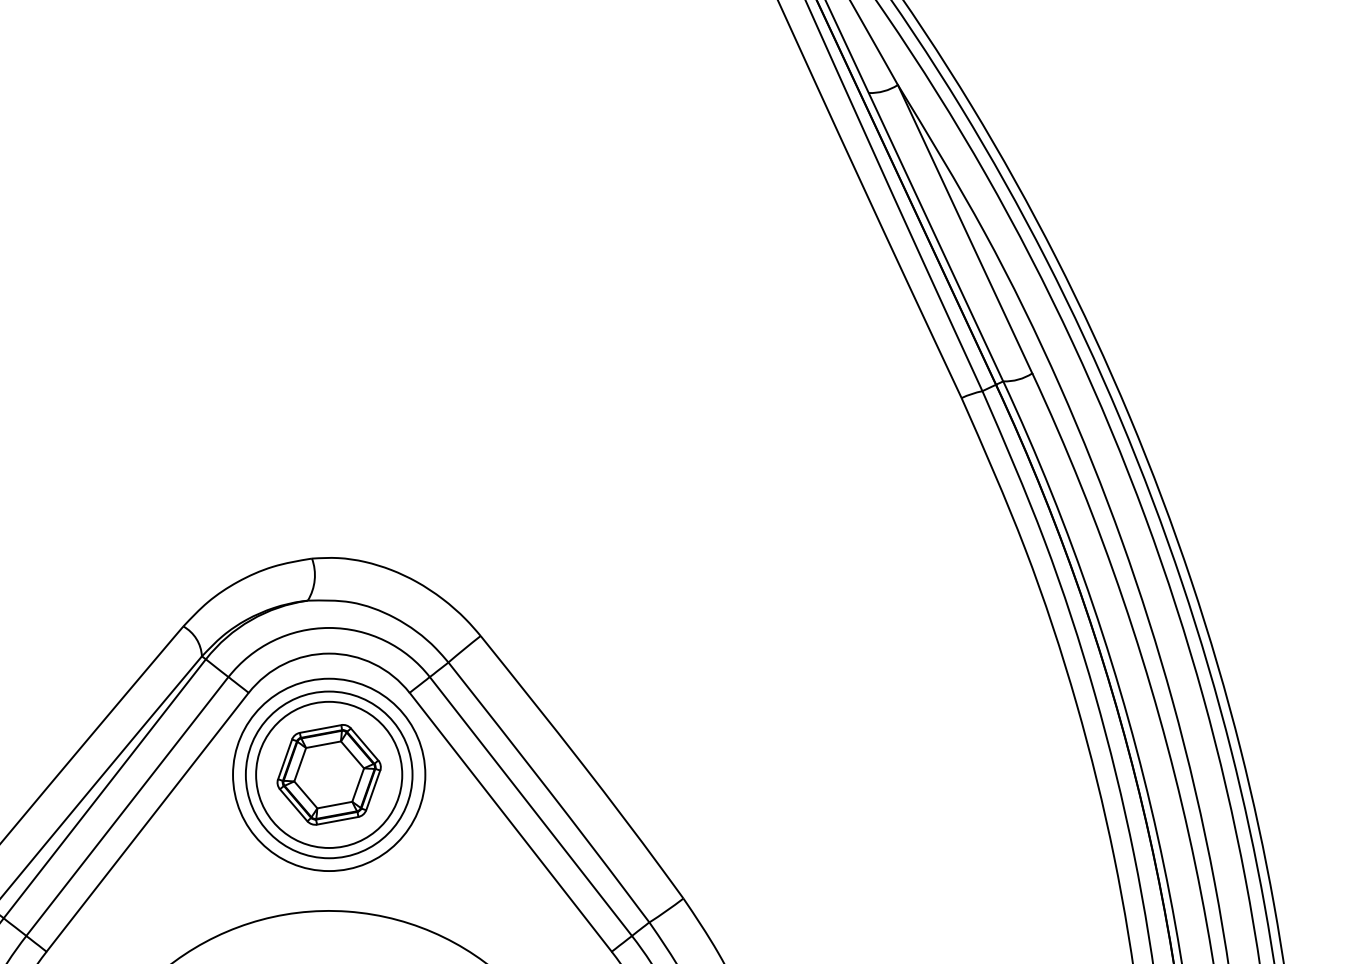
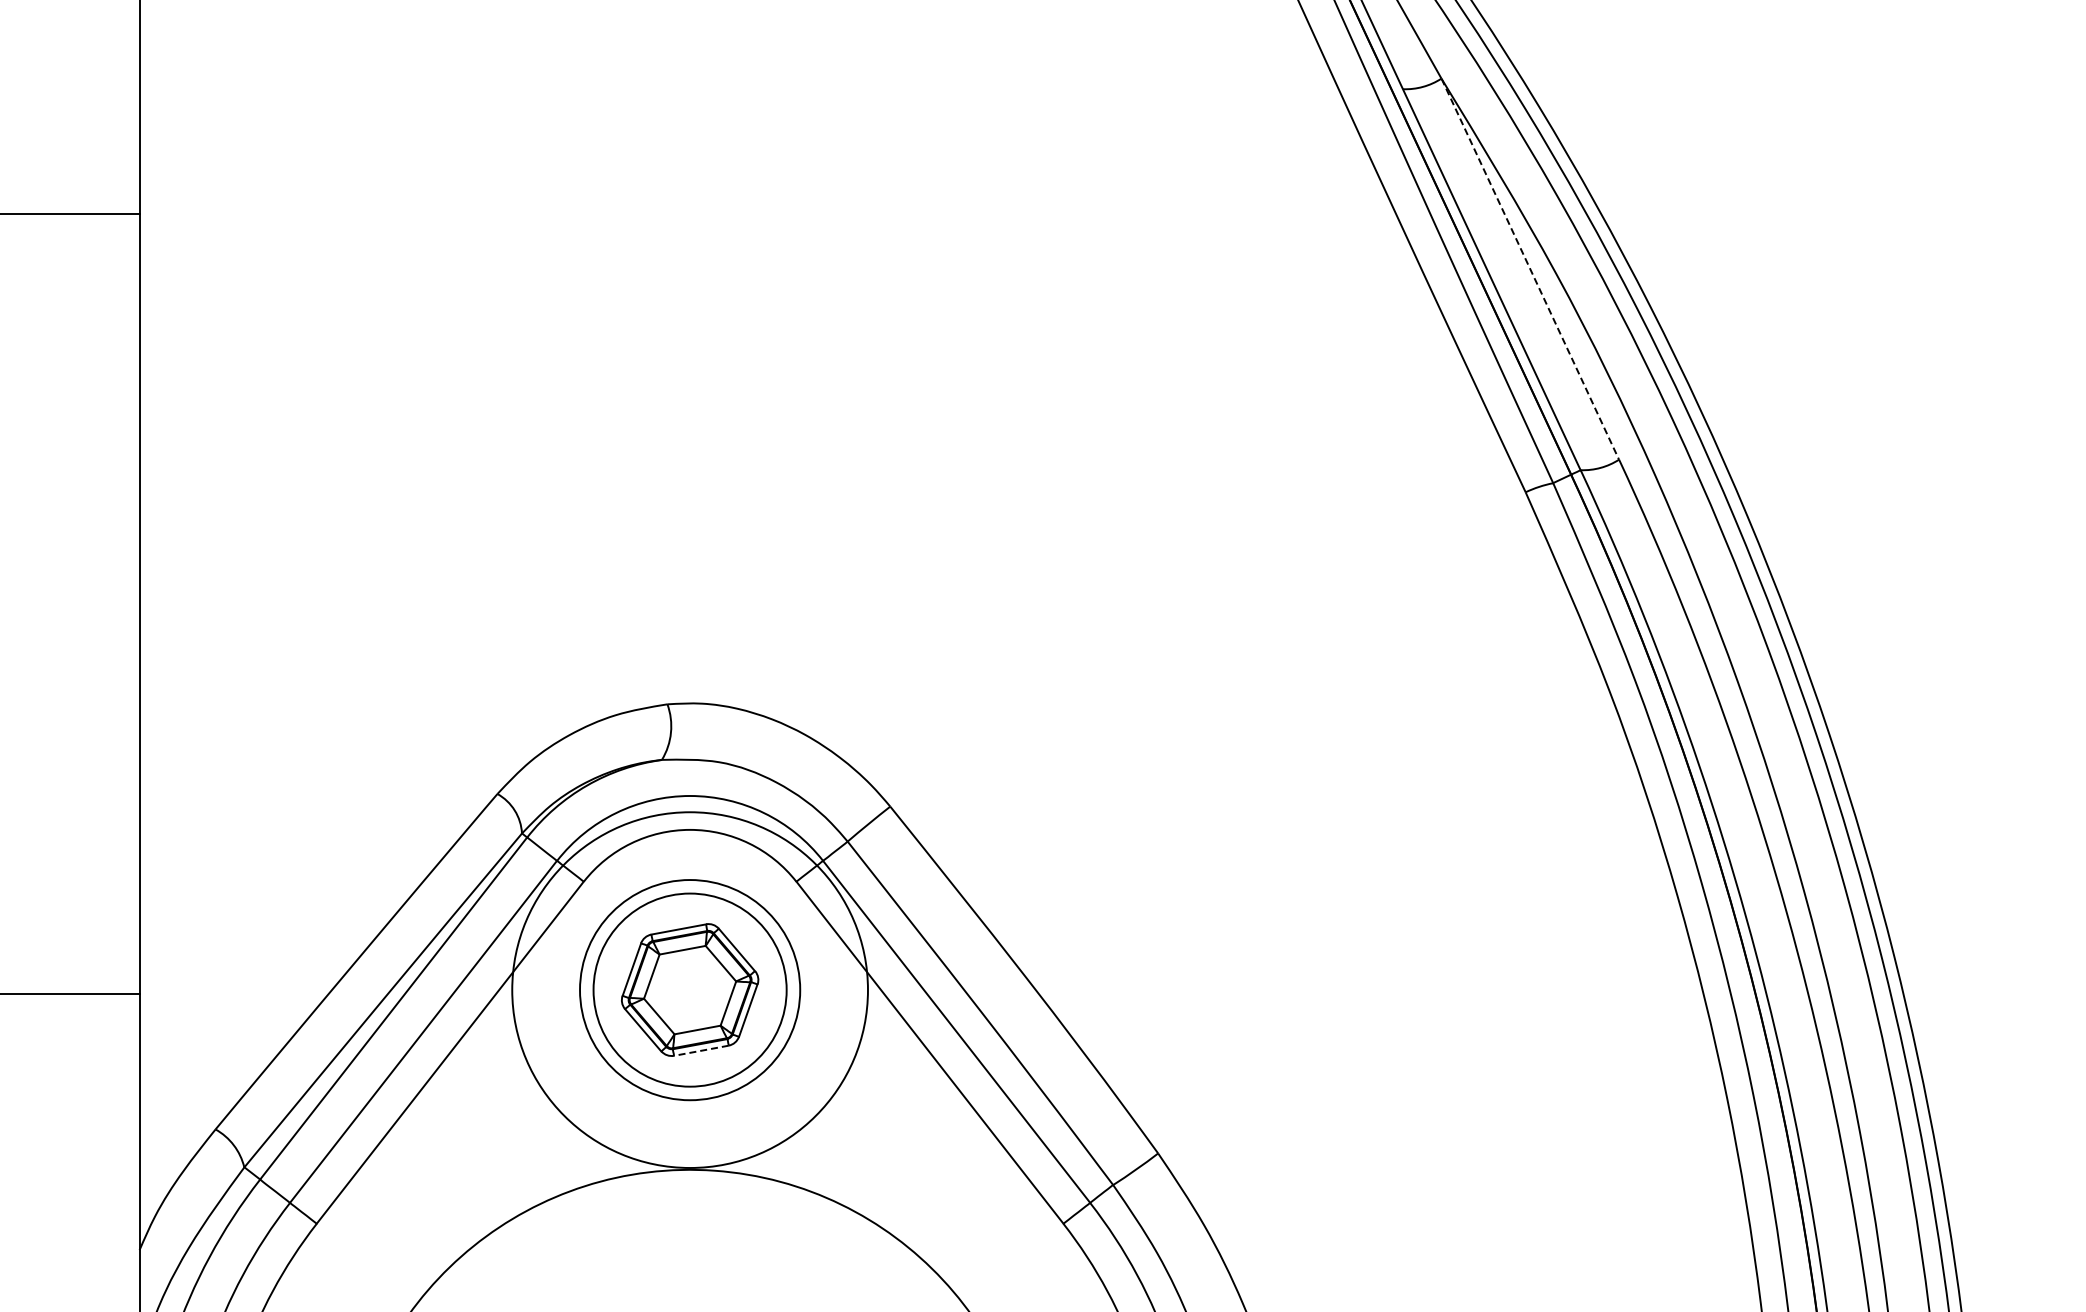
line: (965, 229) -> (1530, 269), solid -> dashed
circle: (329, 775) -> (690, 990), size x1.4
line: (337, 820) -> (701, 1050), solid -> dashed

